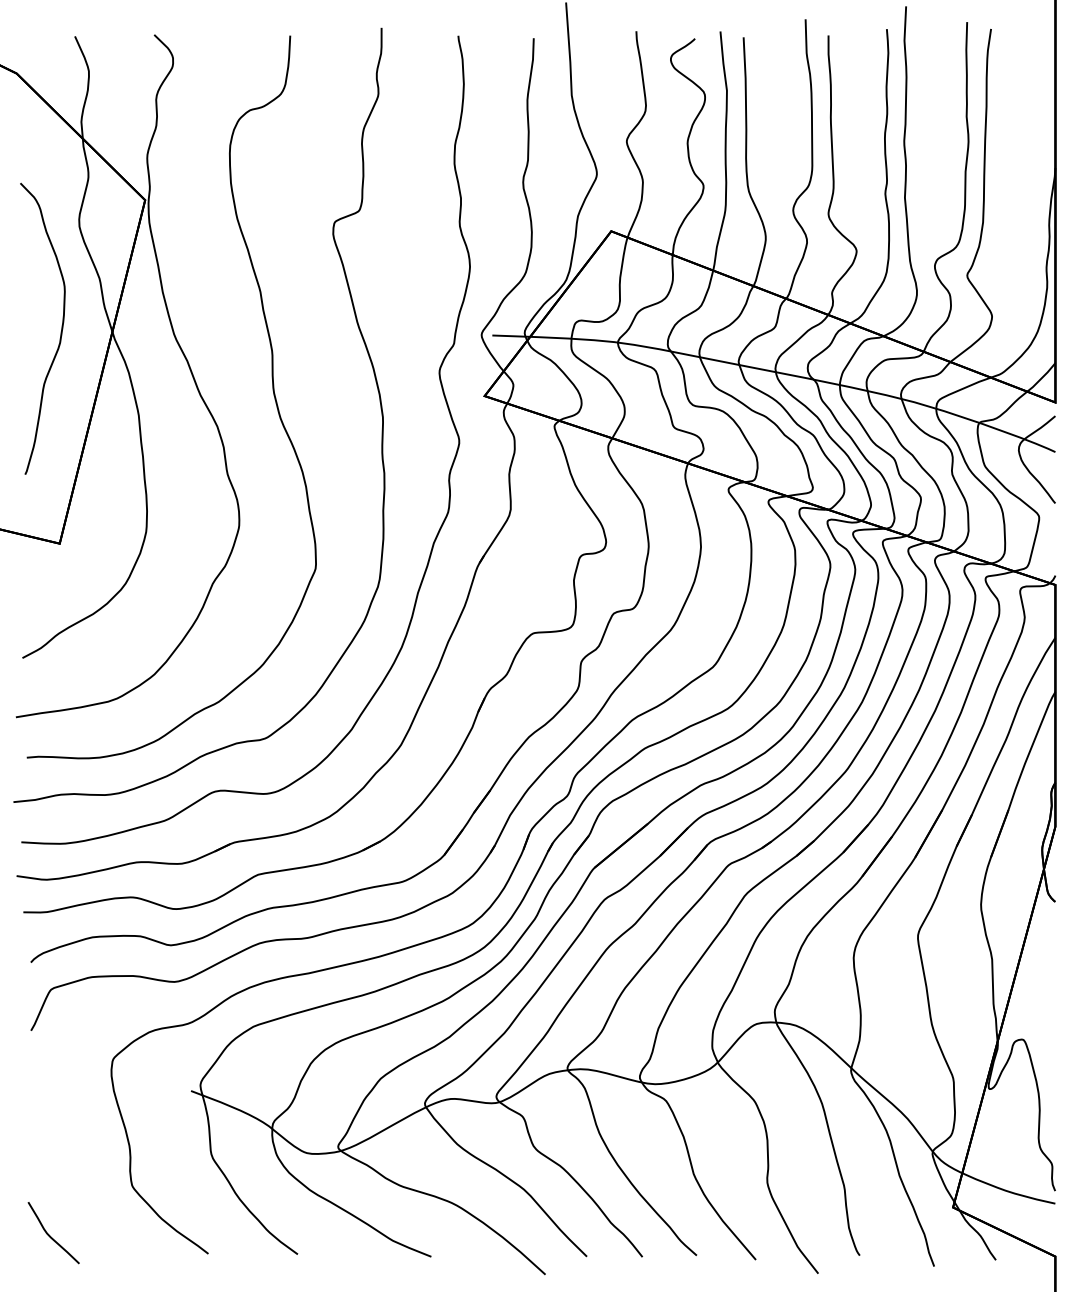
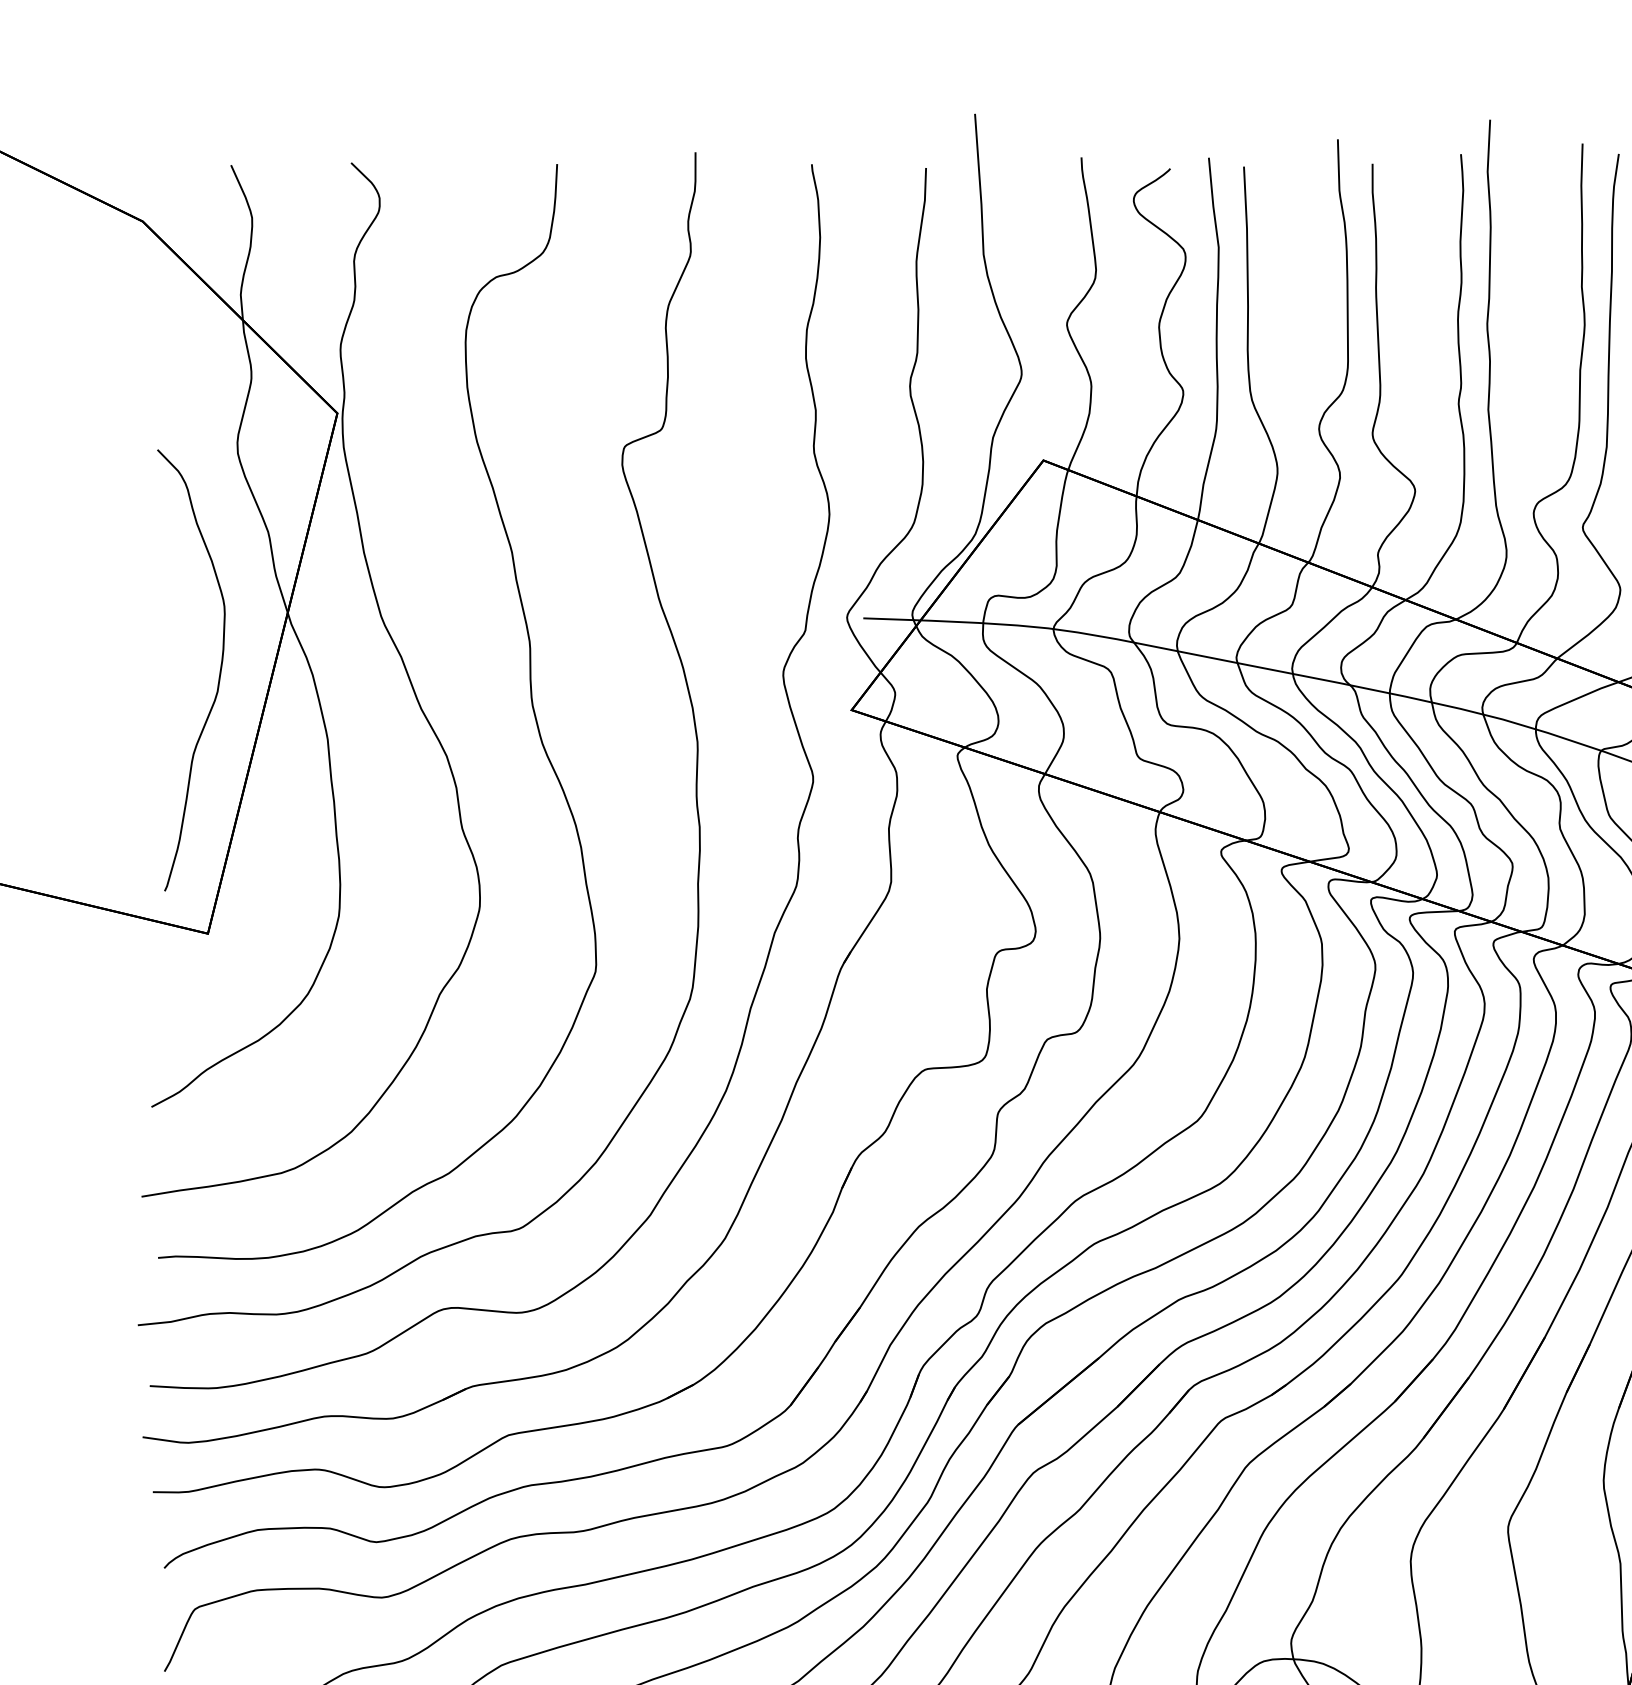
curve: (60, 332) -> (218, 675), moved

